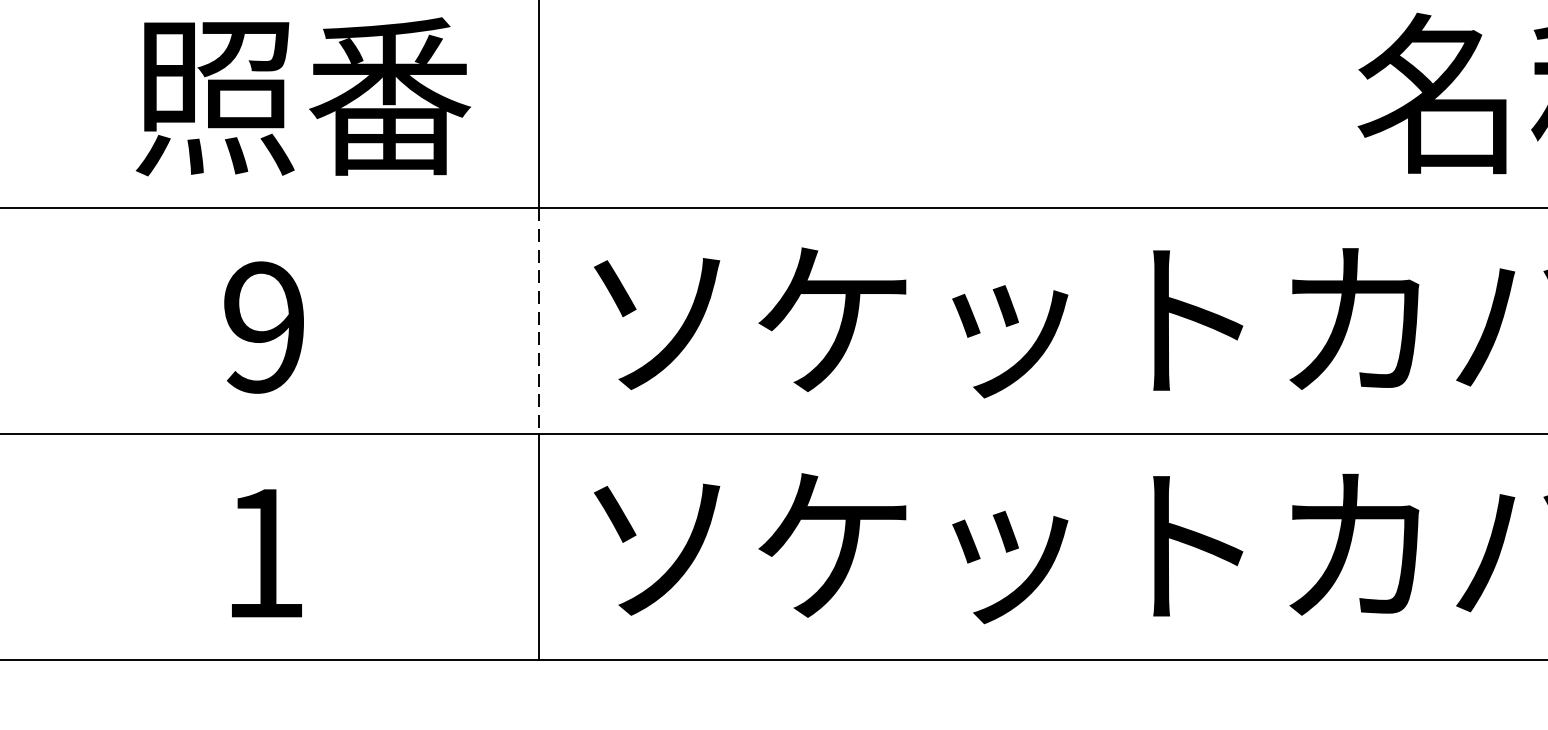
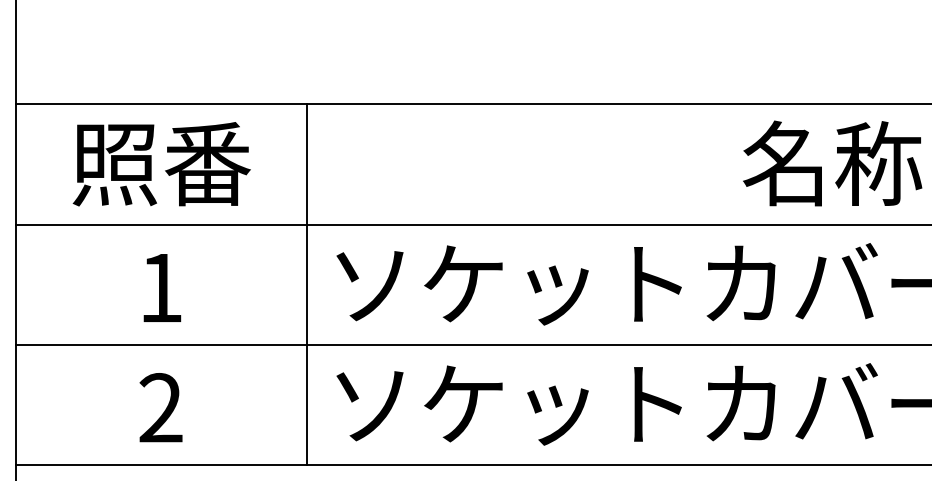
text: (302, 97) -> (161, 164), moved
line: (539, 322) -> (307, 285), dashed -> solid
text: (263, 326) -> (160, 287), 9 -> 1
text: (263, 552) -> (160, 407), 1 -> 2

